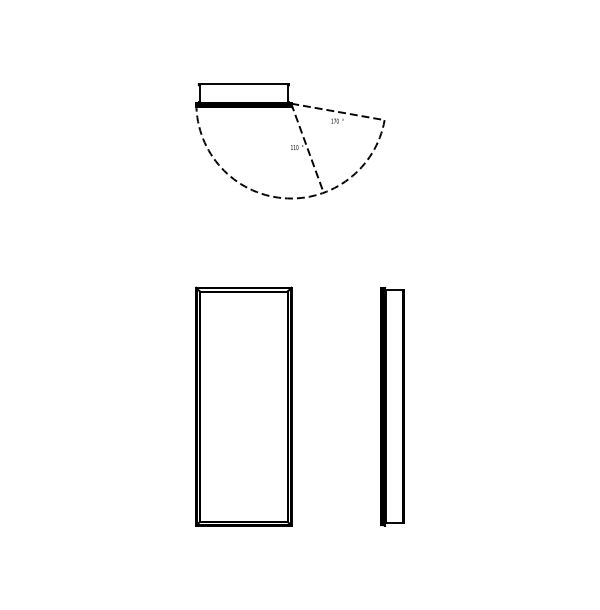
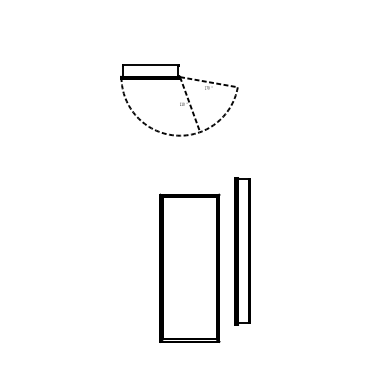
part: (290, 141) -> (179, 100), moved
part: (243, 405) -> (189, 267), moved

